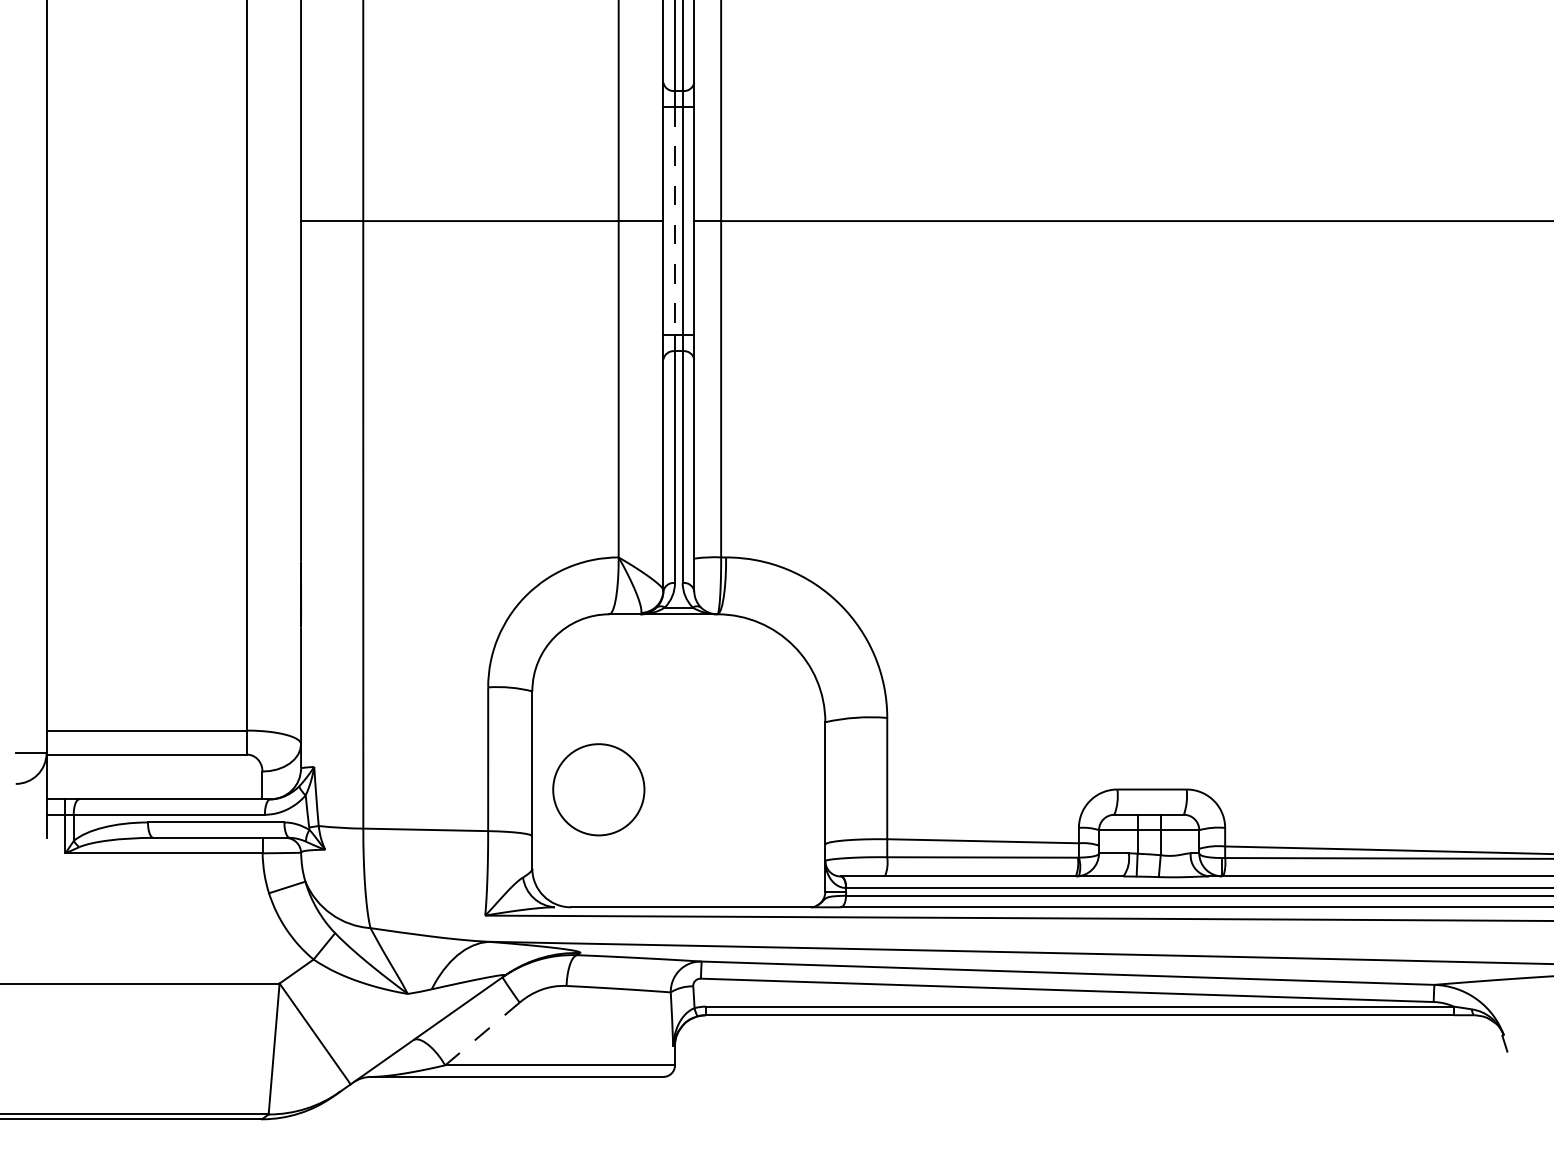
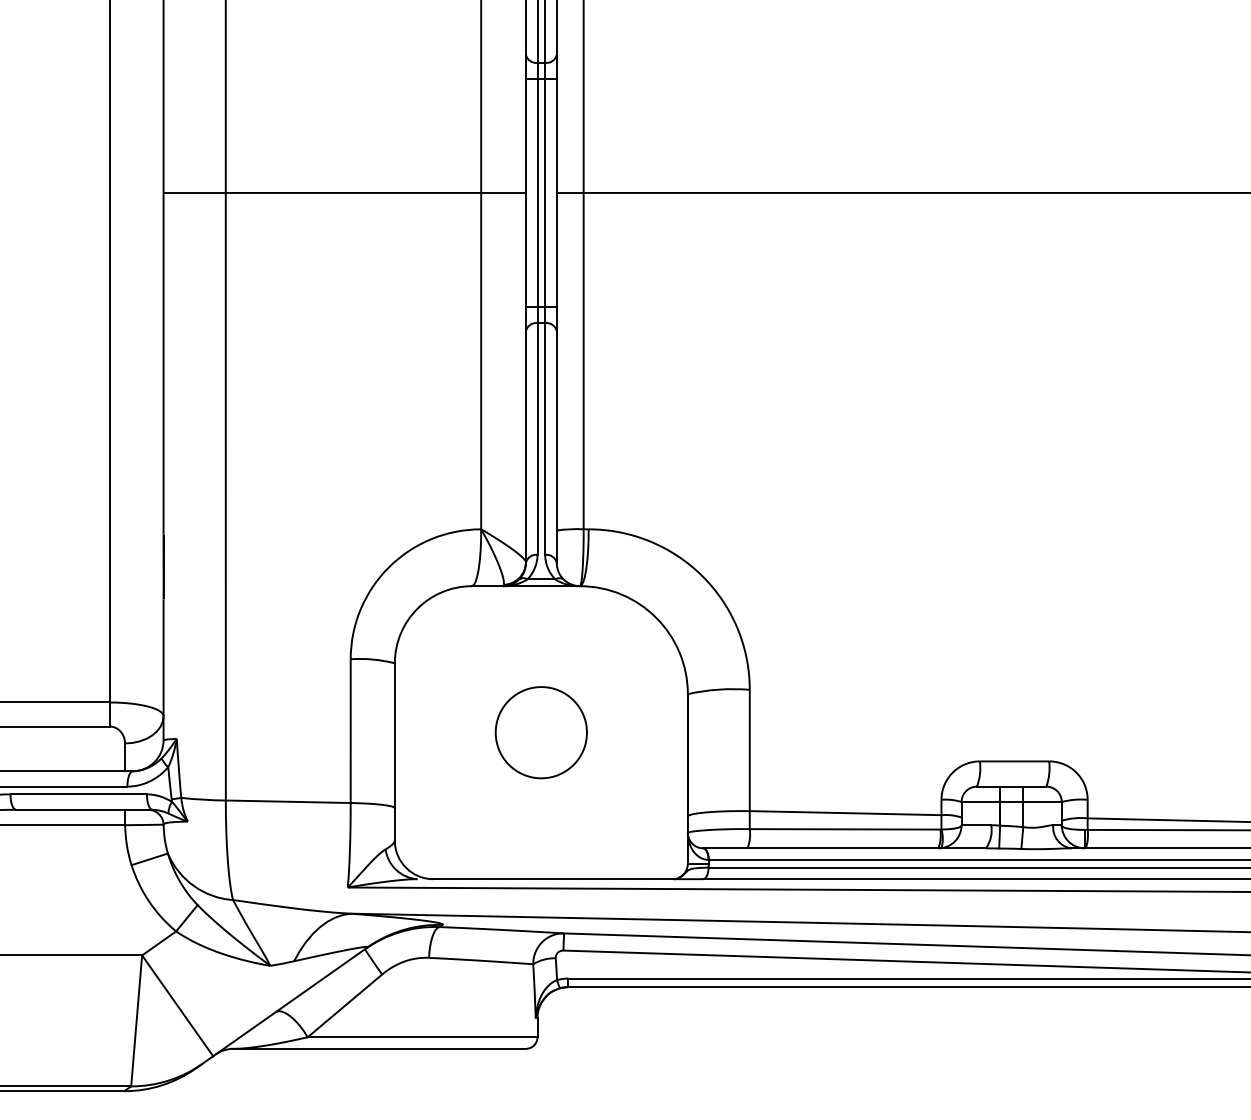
line: (674, 221) -> (537, 193), dashed -> solid
circle: (598, 789) -> (541, 732), moved
line: (482, 1033) -> (345, 1005), dashed -> solid

